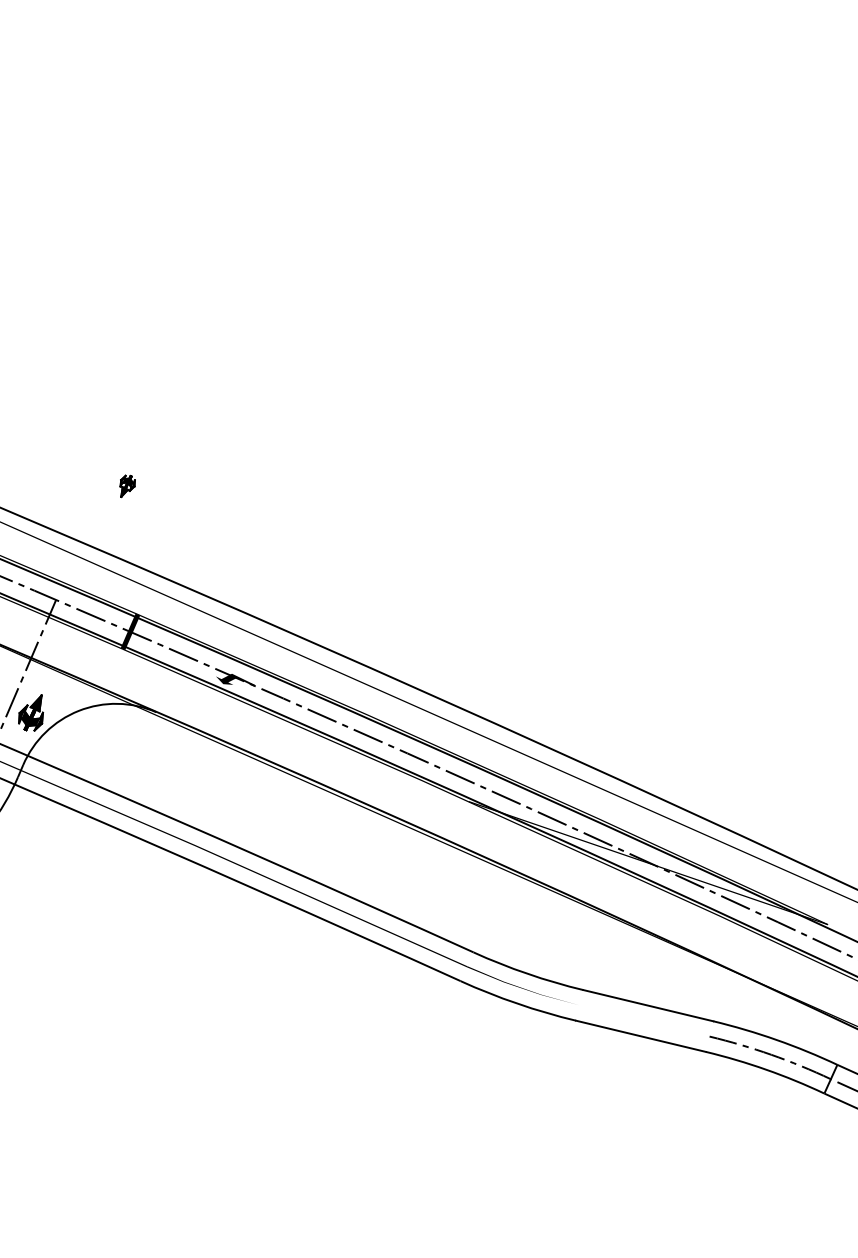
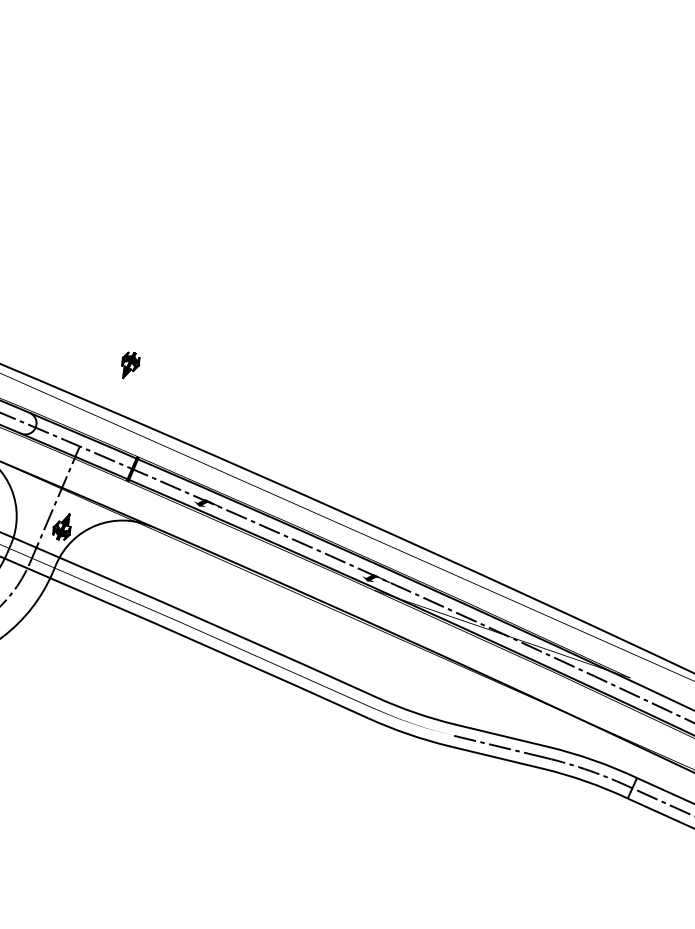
part: (127, 486) -> (130, 365), size x1.67
fill: (472, 785) -> (376, 578), added
line: (644, 1020) -> (499, 746), added

